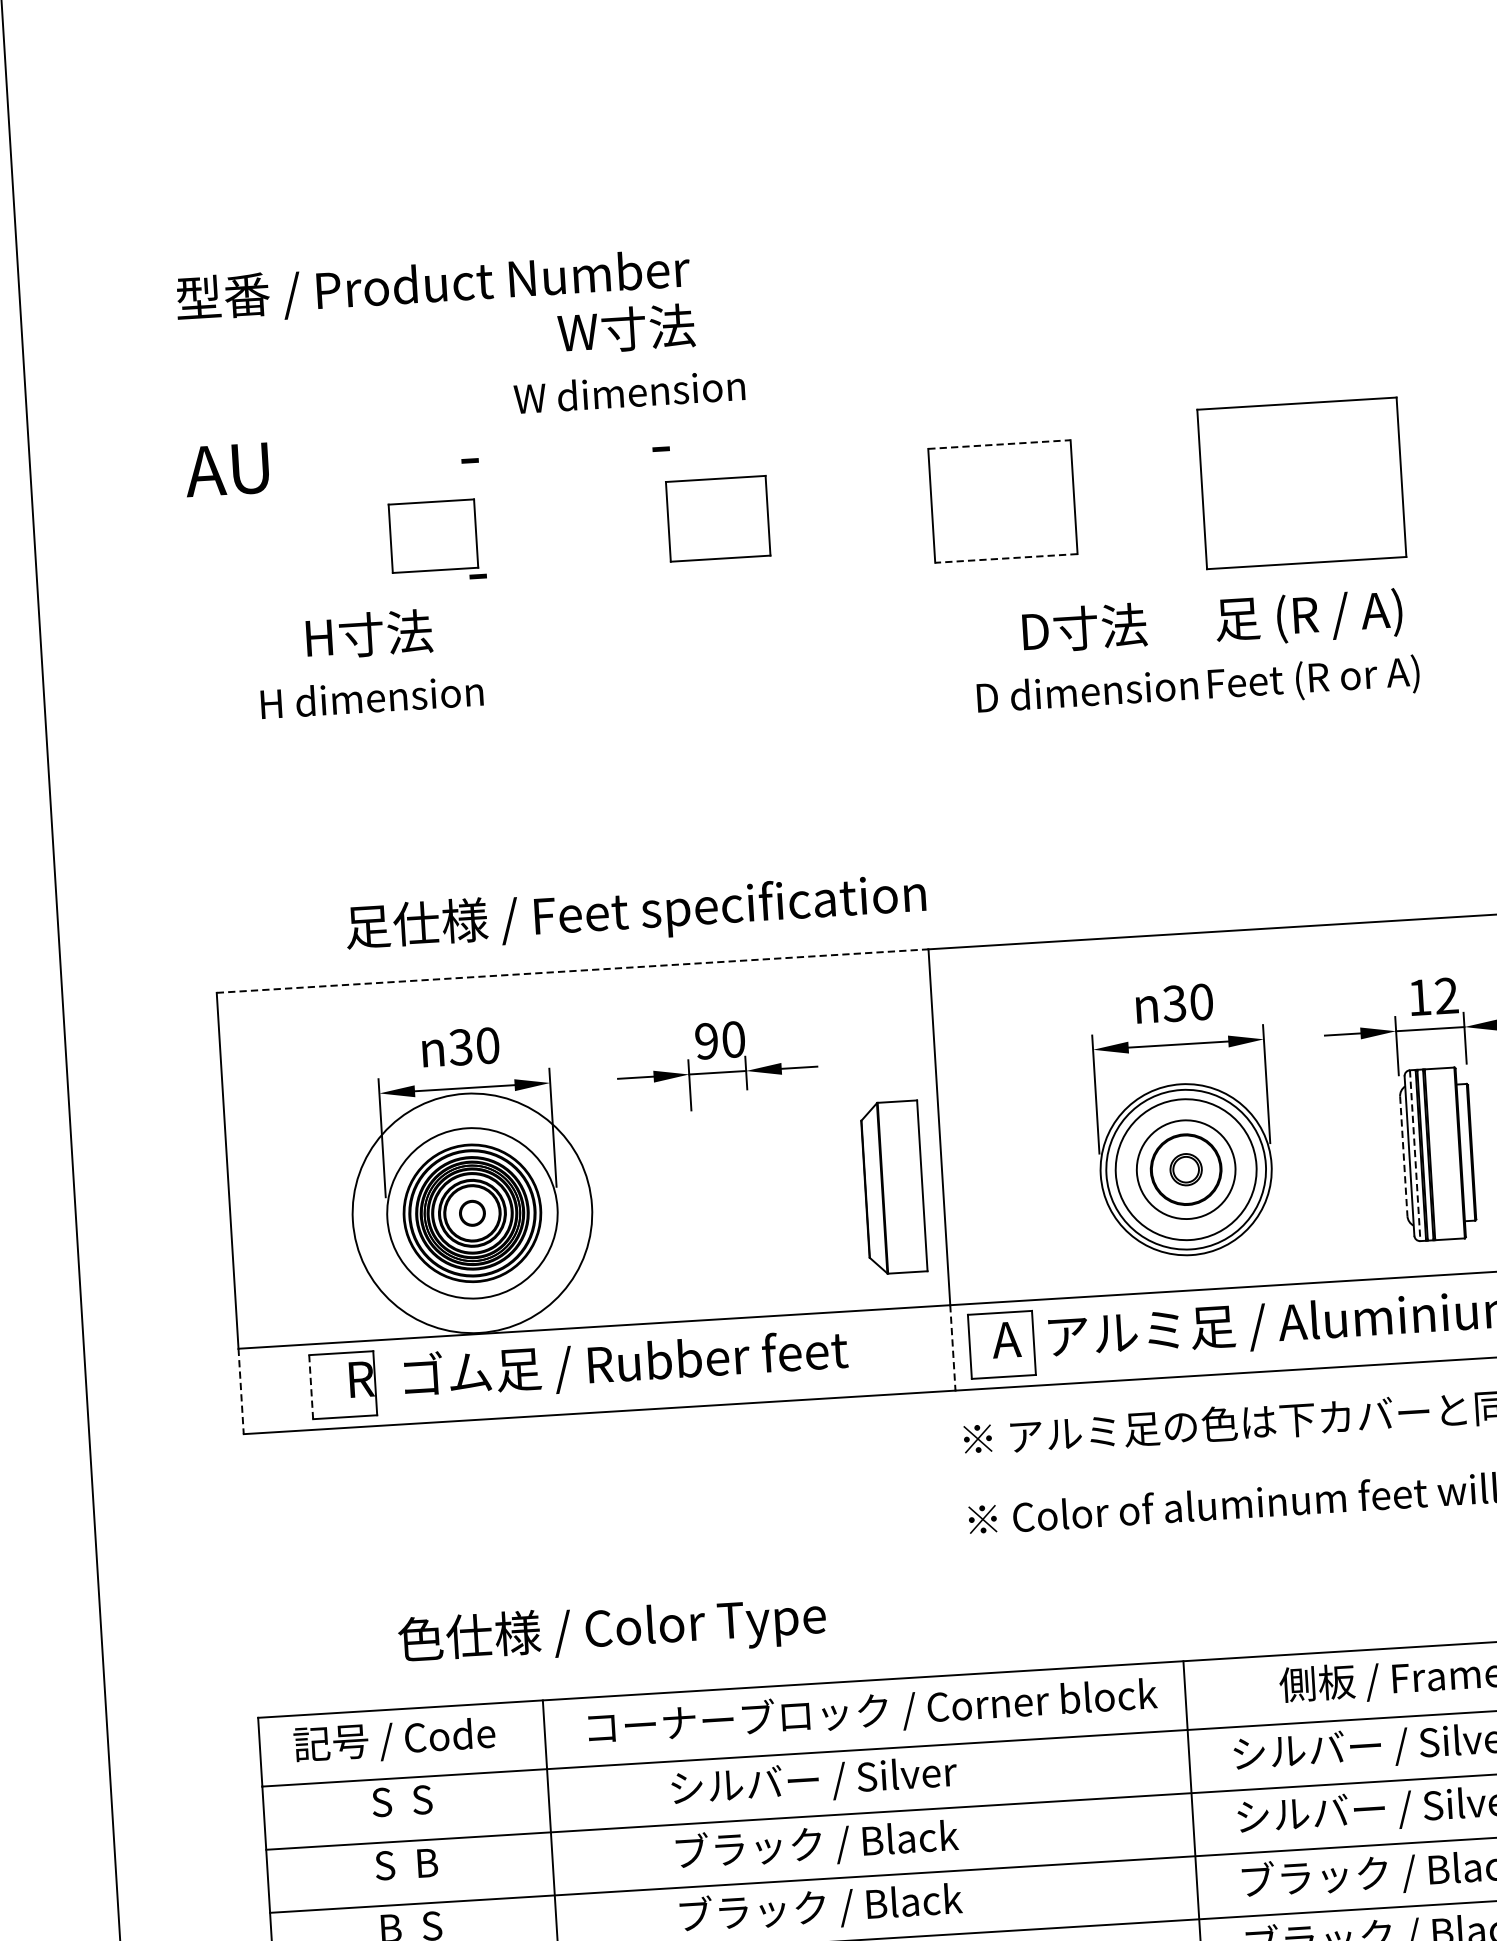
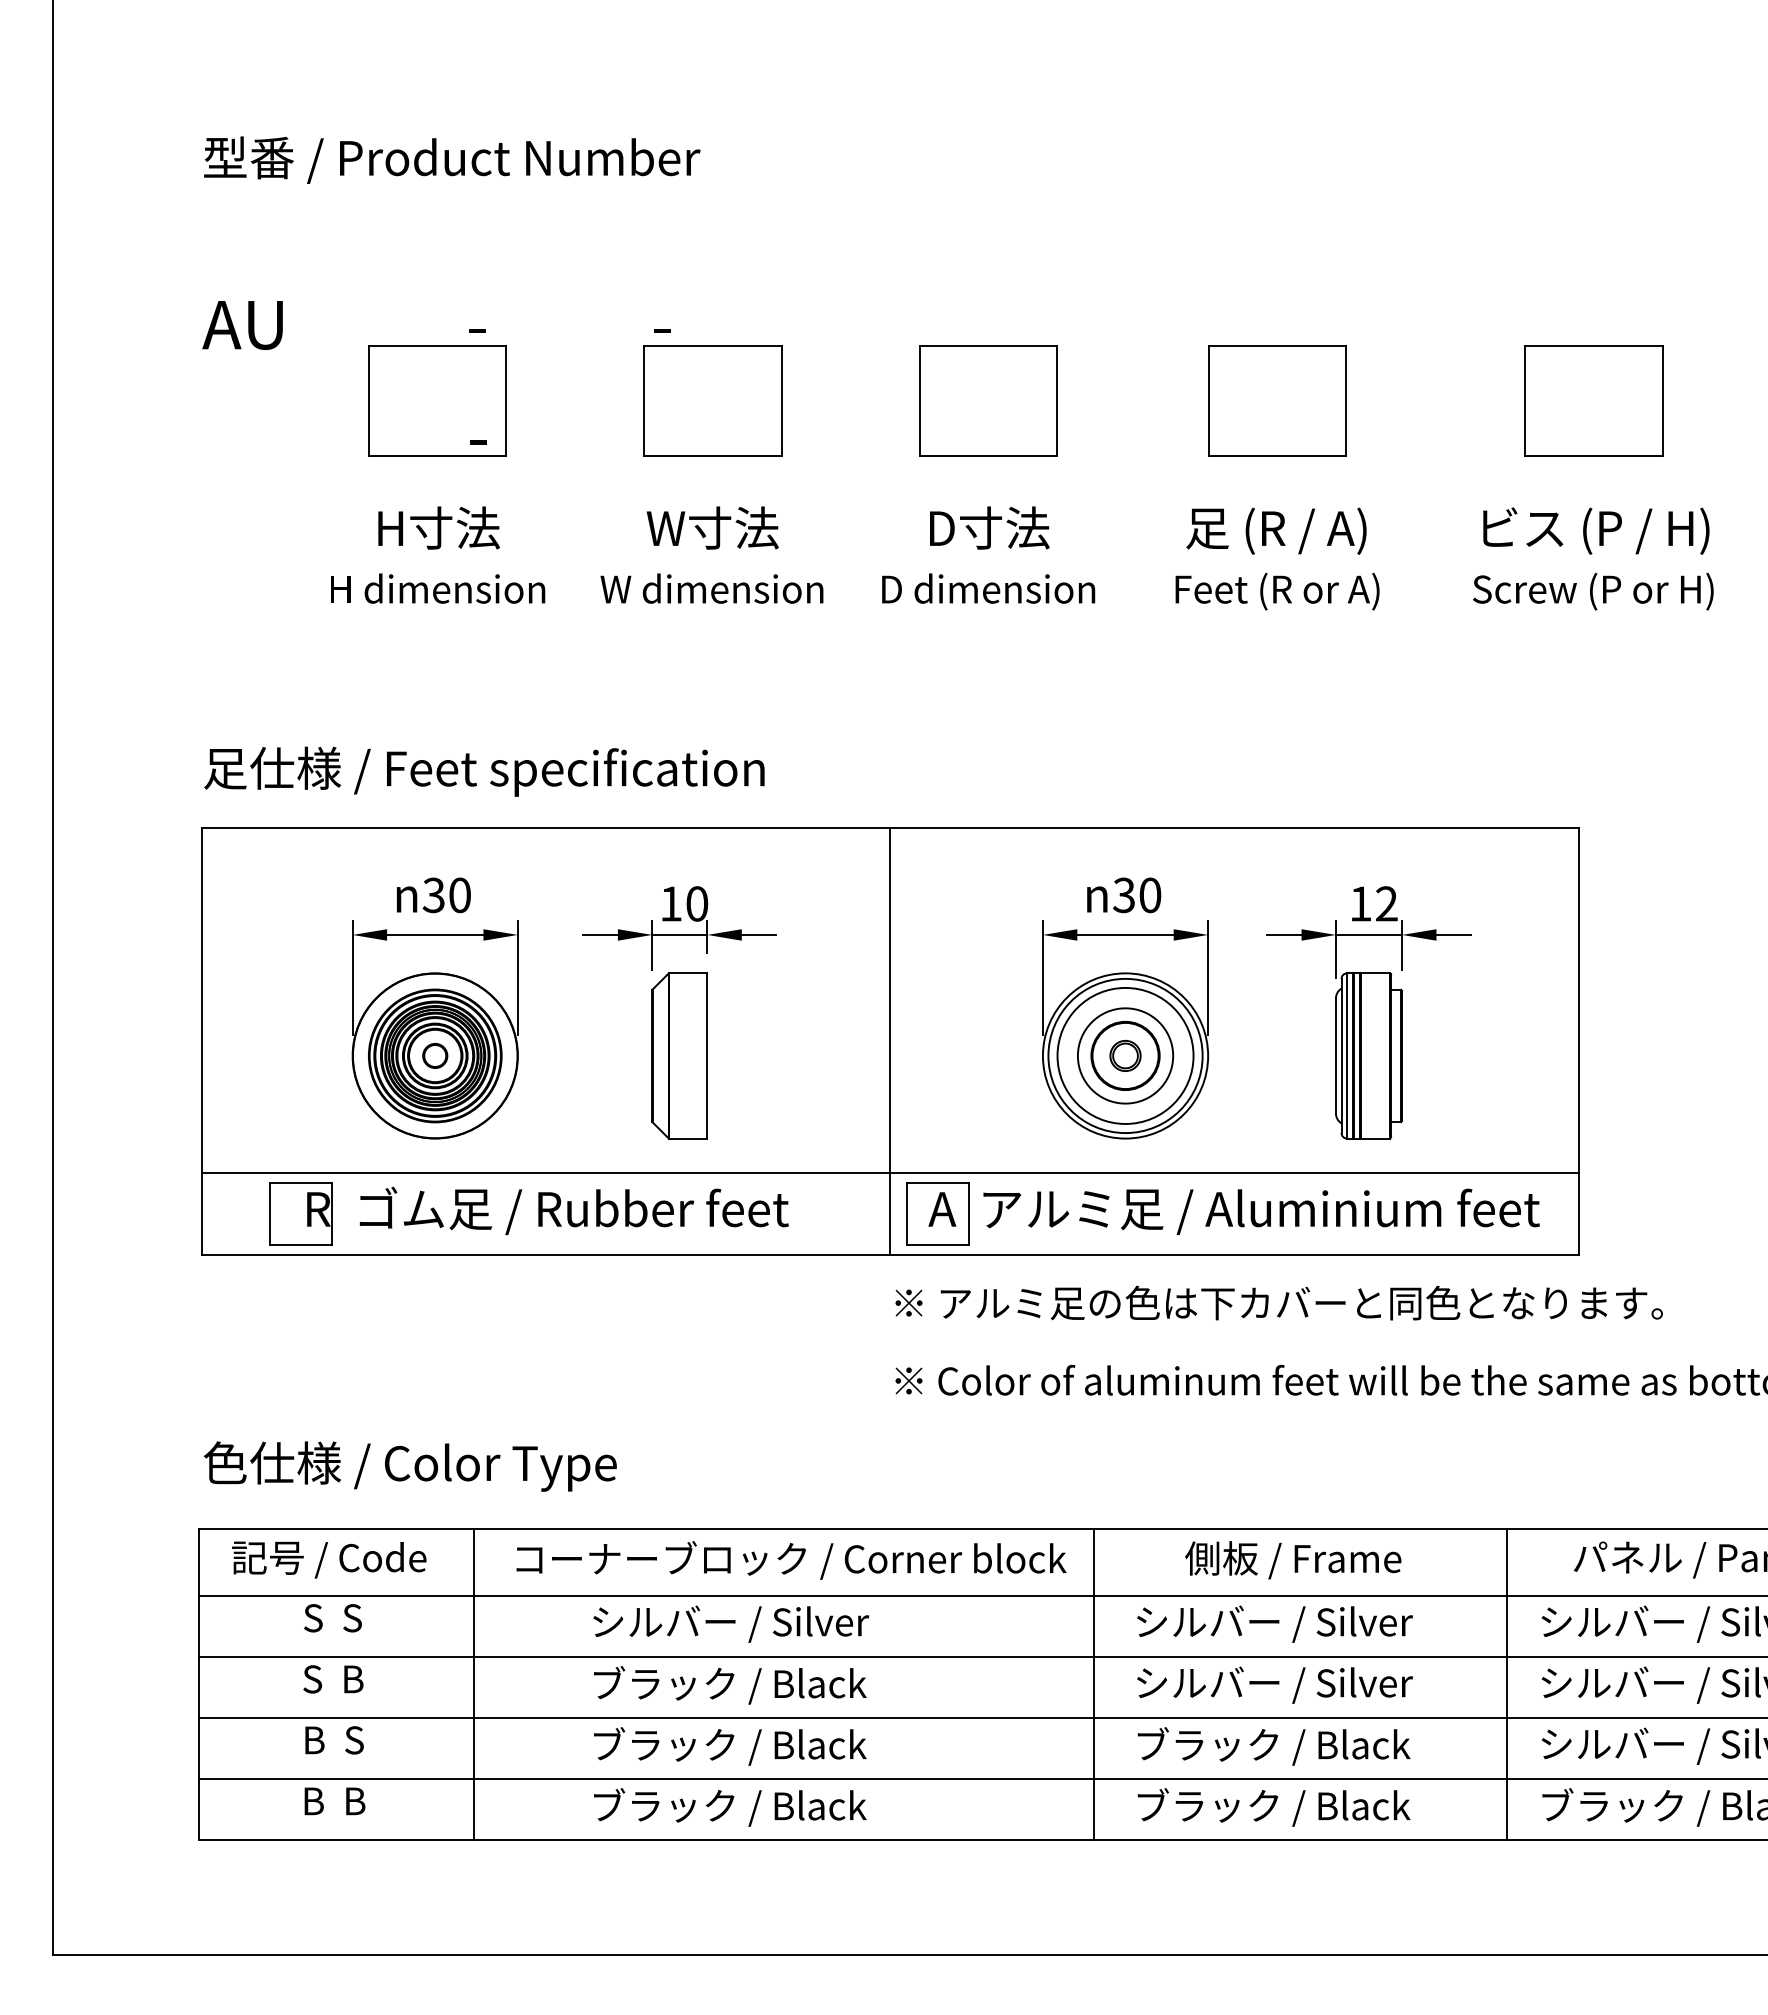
text: (626, 356) -> (711, 554), moved
line: (999, 444) -> (988, 346), dashed -> solid
part: (1301, 482) -> (1277, 400), size x0.71
part: (717, 518) -> (712, 400), size x1.43
part: (433, 535) -> (437, 400), size x1.67
line: (1006, 558) -> (988, 456), dashed -> solid
text: (1085, 655) -> (988, 554), moved
text: (370, 661) -> (438, 554), moved
text: (635, 913) -> (484, 771), moved
line: (573, 971) -> (546, 828), dashed -> solid
text: (706, 1040) -> (670, 903), 90 -> 10
line: (1404, 1155) -> (1336, 1055), dashed -> solid
line: (1415, 1155) -> (1347, 1055), dashed -> solid
part: (893, 1187) -> (679, 1055), moved
circle: (471, 1212) -> (434, 1055), size x0.71
line: (953, 1348) -> (890, 1214), dashed -> solid
line: (311, 1386) -> (269, 1213), dashed -> solid
line: (240, 1392) -> (201, 1214), dashed -> solid
text: (611, 1630) -> (409, 1466), moved

